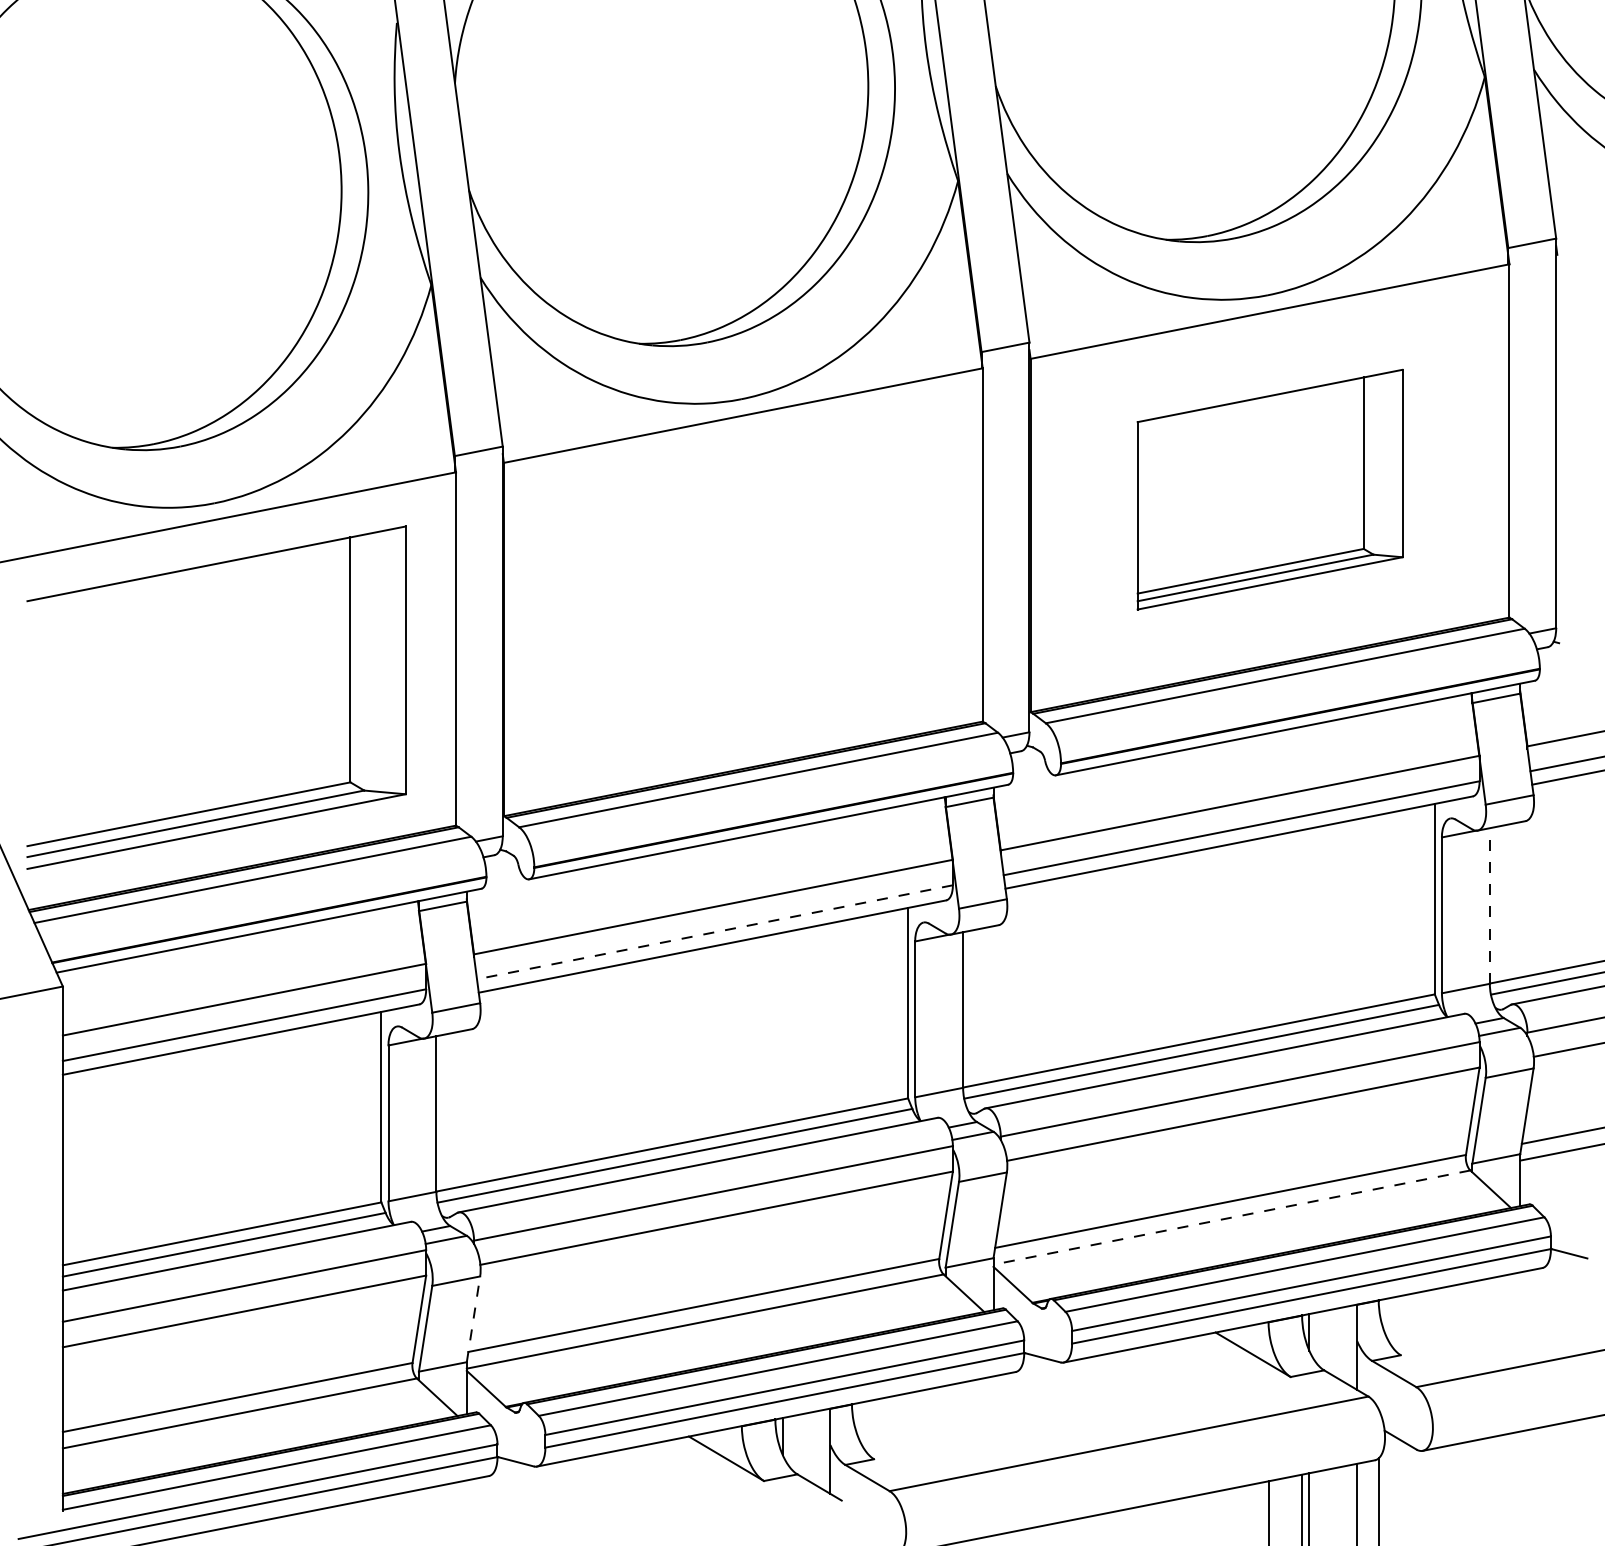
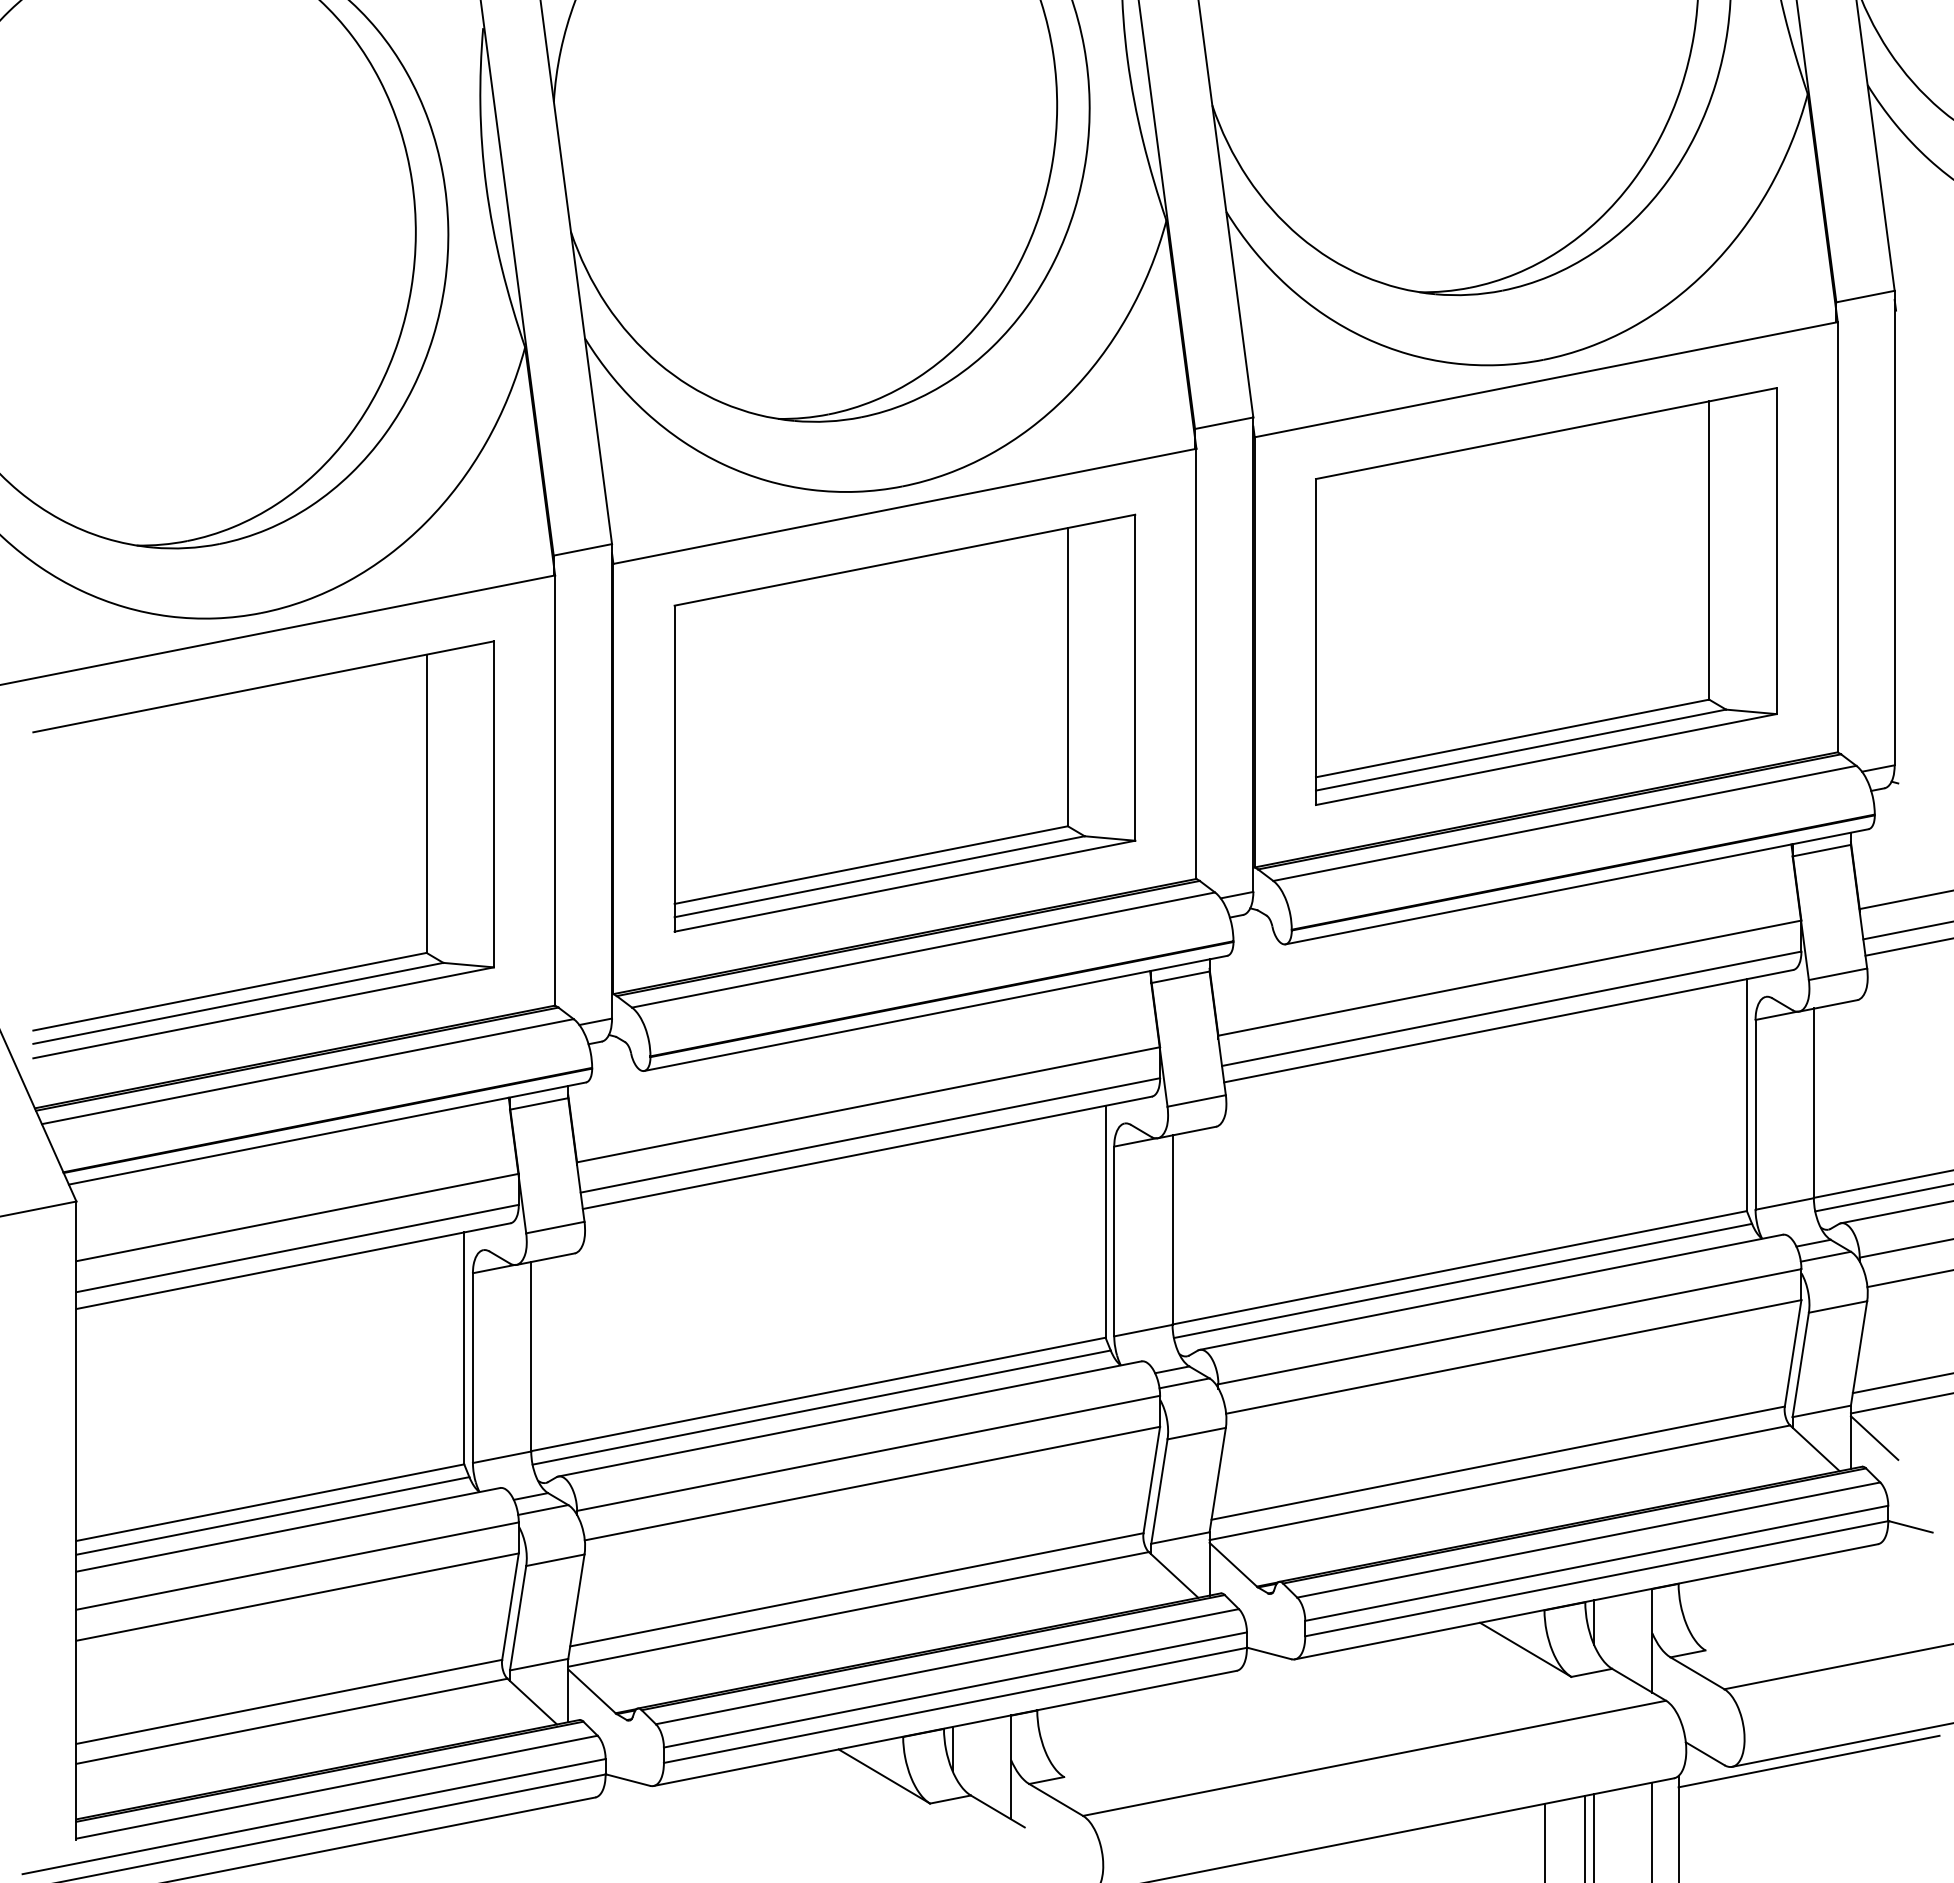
part: (1270, 489) -> (1546, 596), size x1.43
part: (742, 593) -> (904, 722), added
line: (1489, 906) -> (1813, 1103), dashed -> solid
line: (714, 932) -> (869, 1135), dashed -> solid
line: (1539, 1180) -> (1874, 1437), added
line: (1231, 1217) -> (1499, 1482), dashed -> solid
line: (473, 1319) -> (576, 1606), dashed -> solid
line: (1485, 1446) -> (1808, 1761), added

